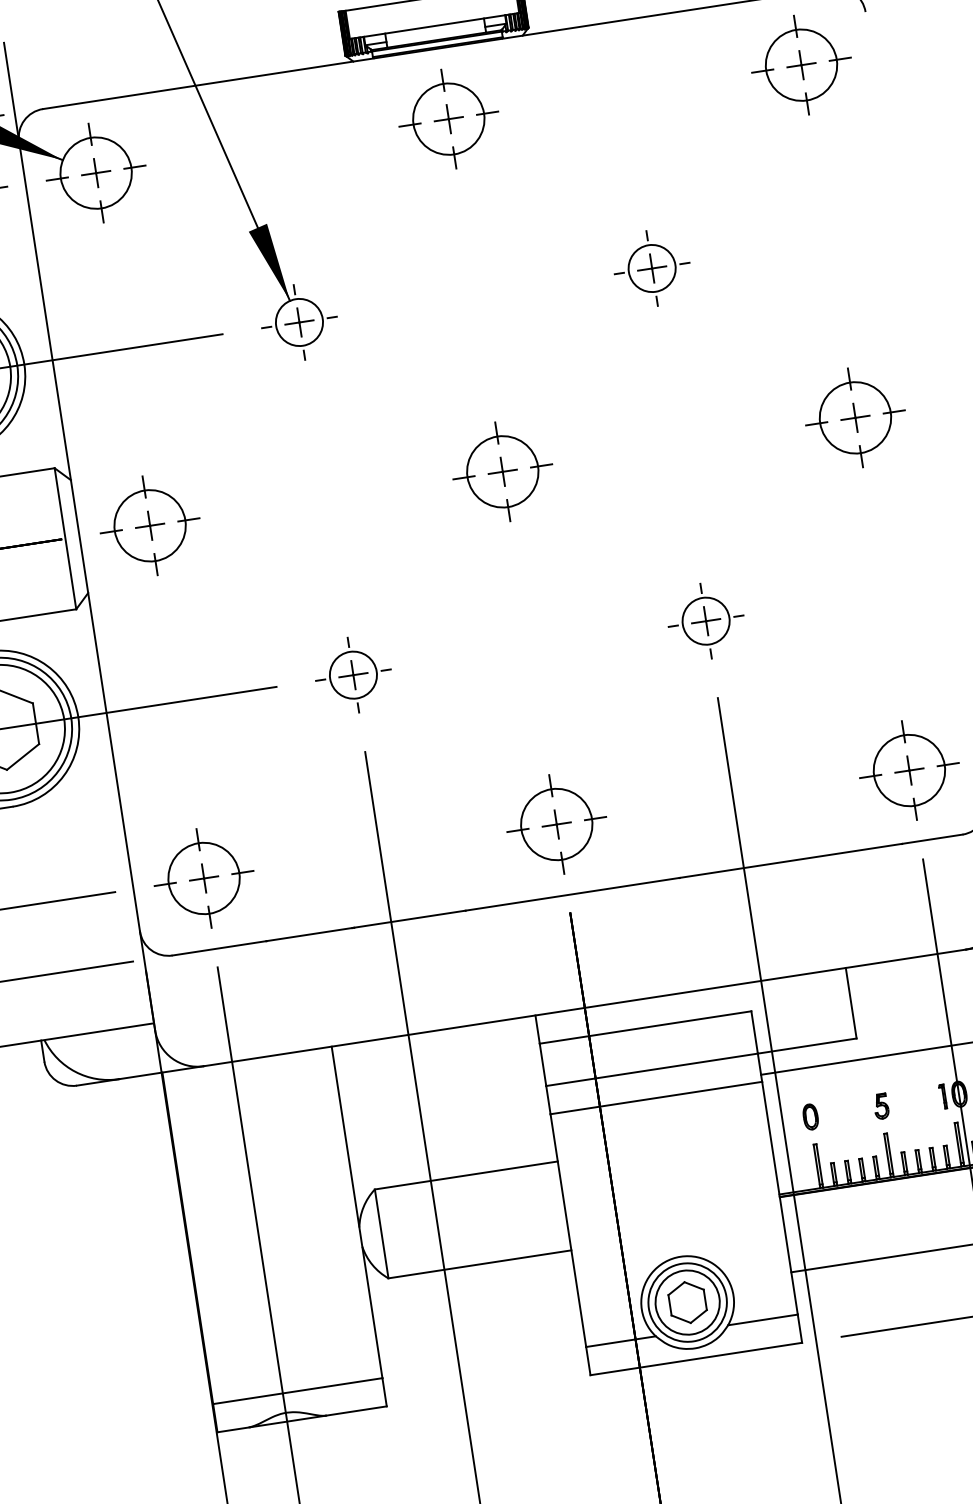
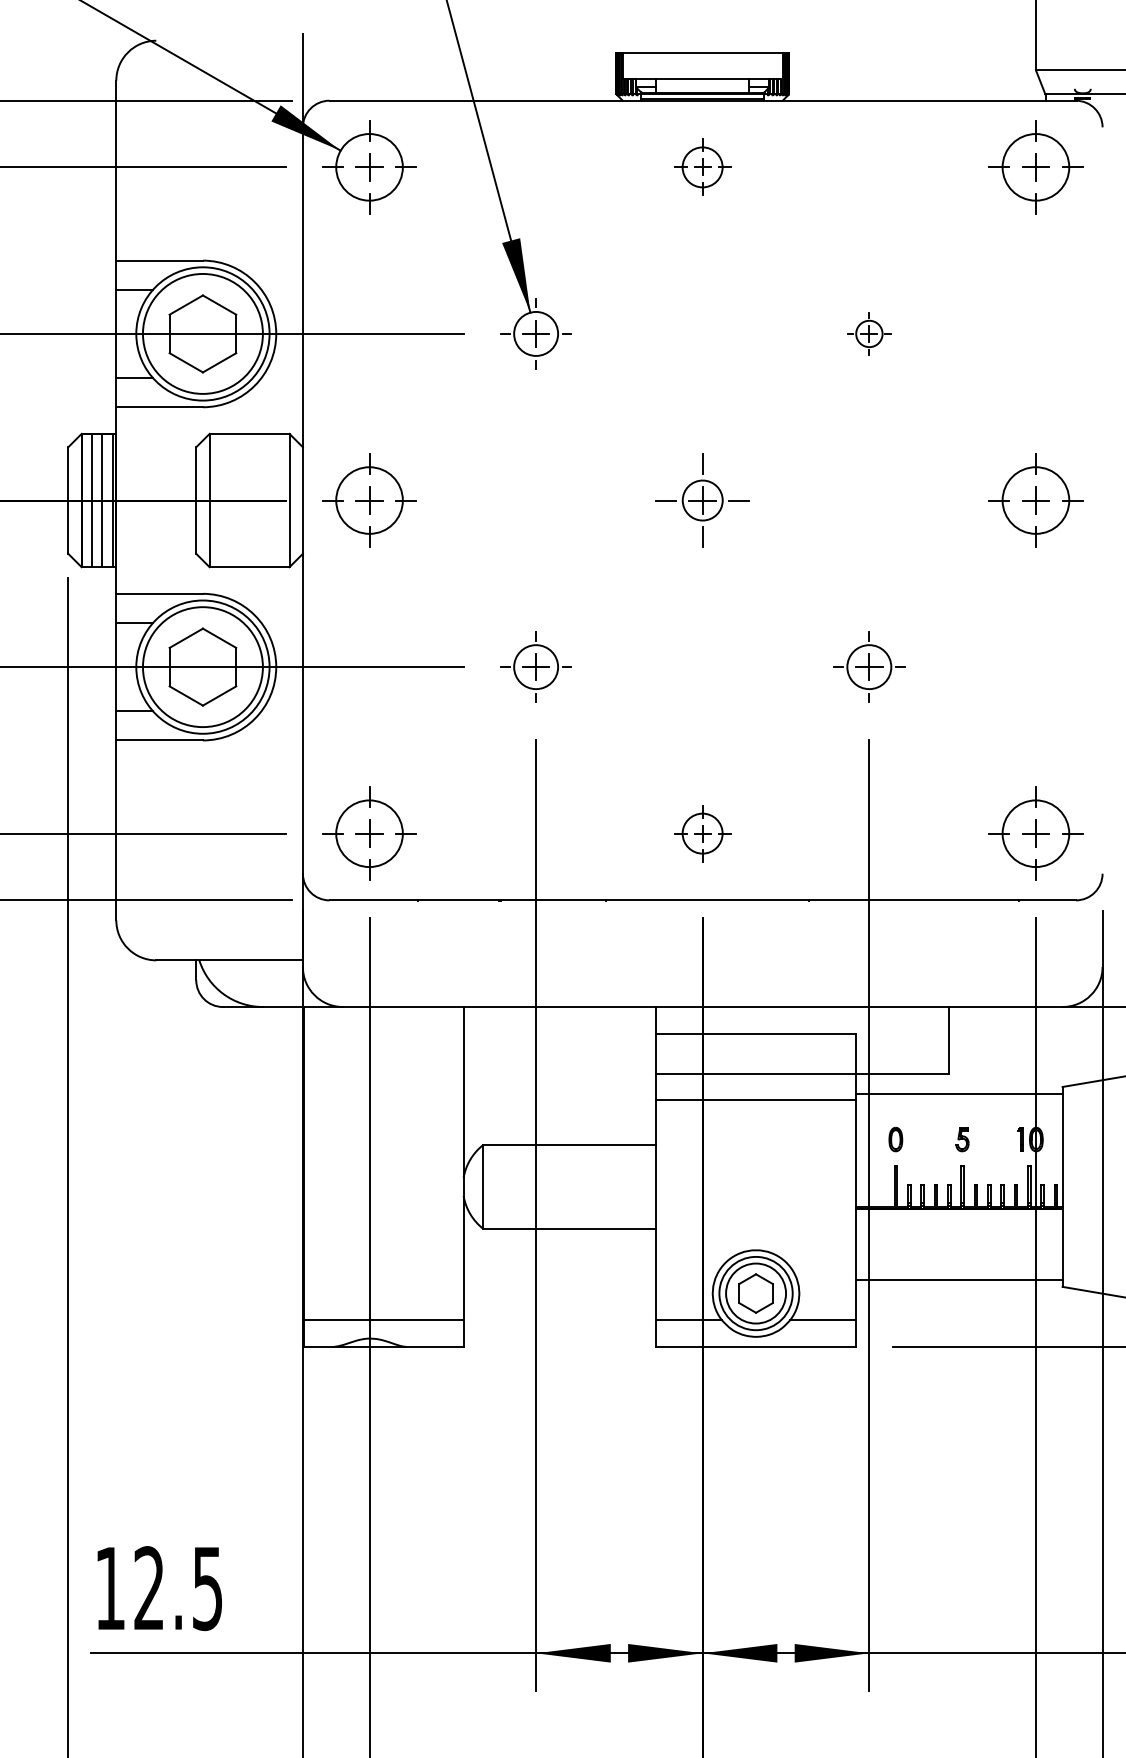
part: (448, 119) -> (702, 167), size x0.6
part: (652, 268) -> (869, 333), size x0.6
circle: (502, 471) -> (702, 500), size x0.6
part: (556, 824) -> (702, 833), size x0.6

